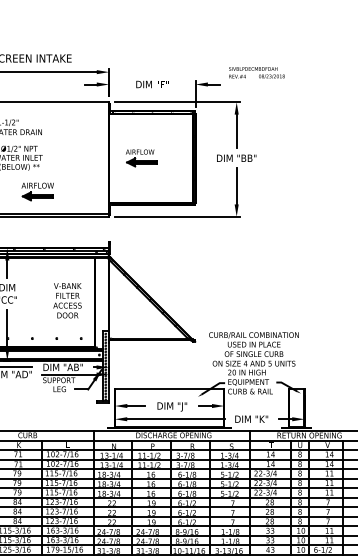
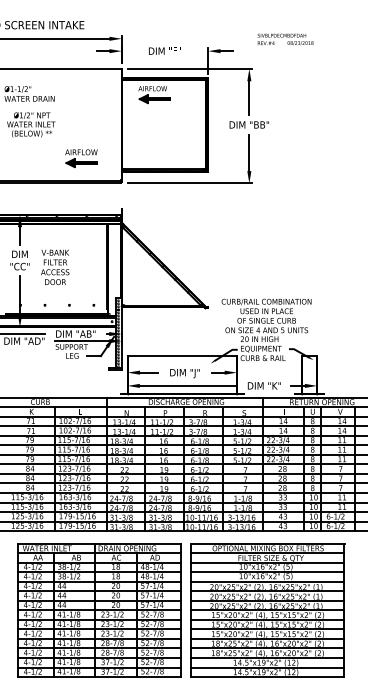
text: (256, 72) -> (285, 39), moved
part: (141, 158) -> (154, 95), moved
part: (37, 191) -> (81, 158), moved
text: (67, 300) -> (55, 267), moved

